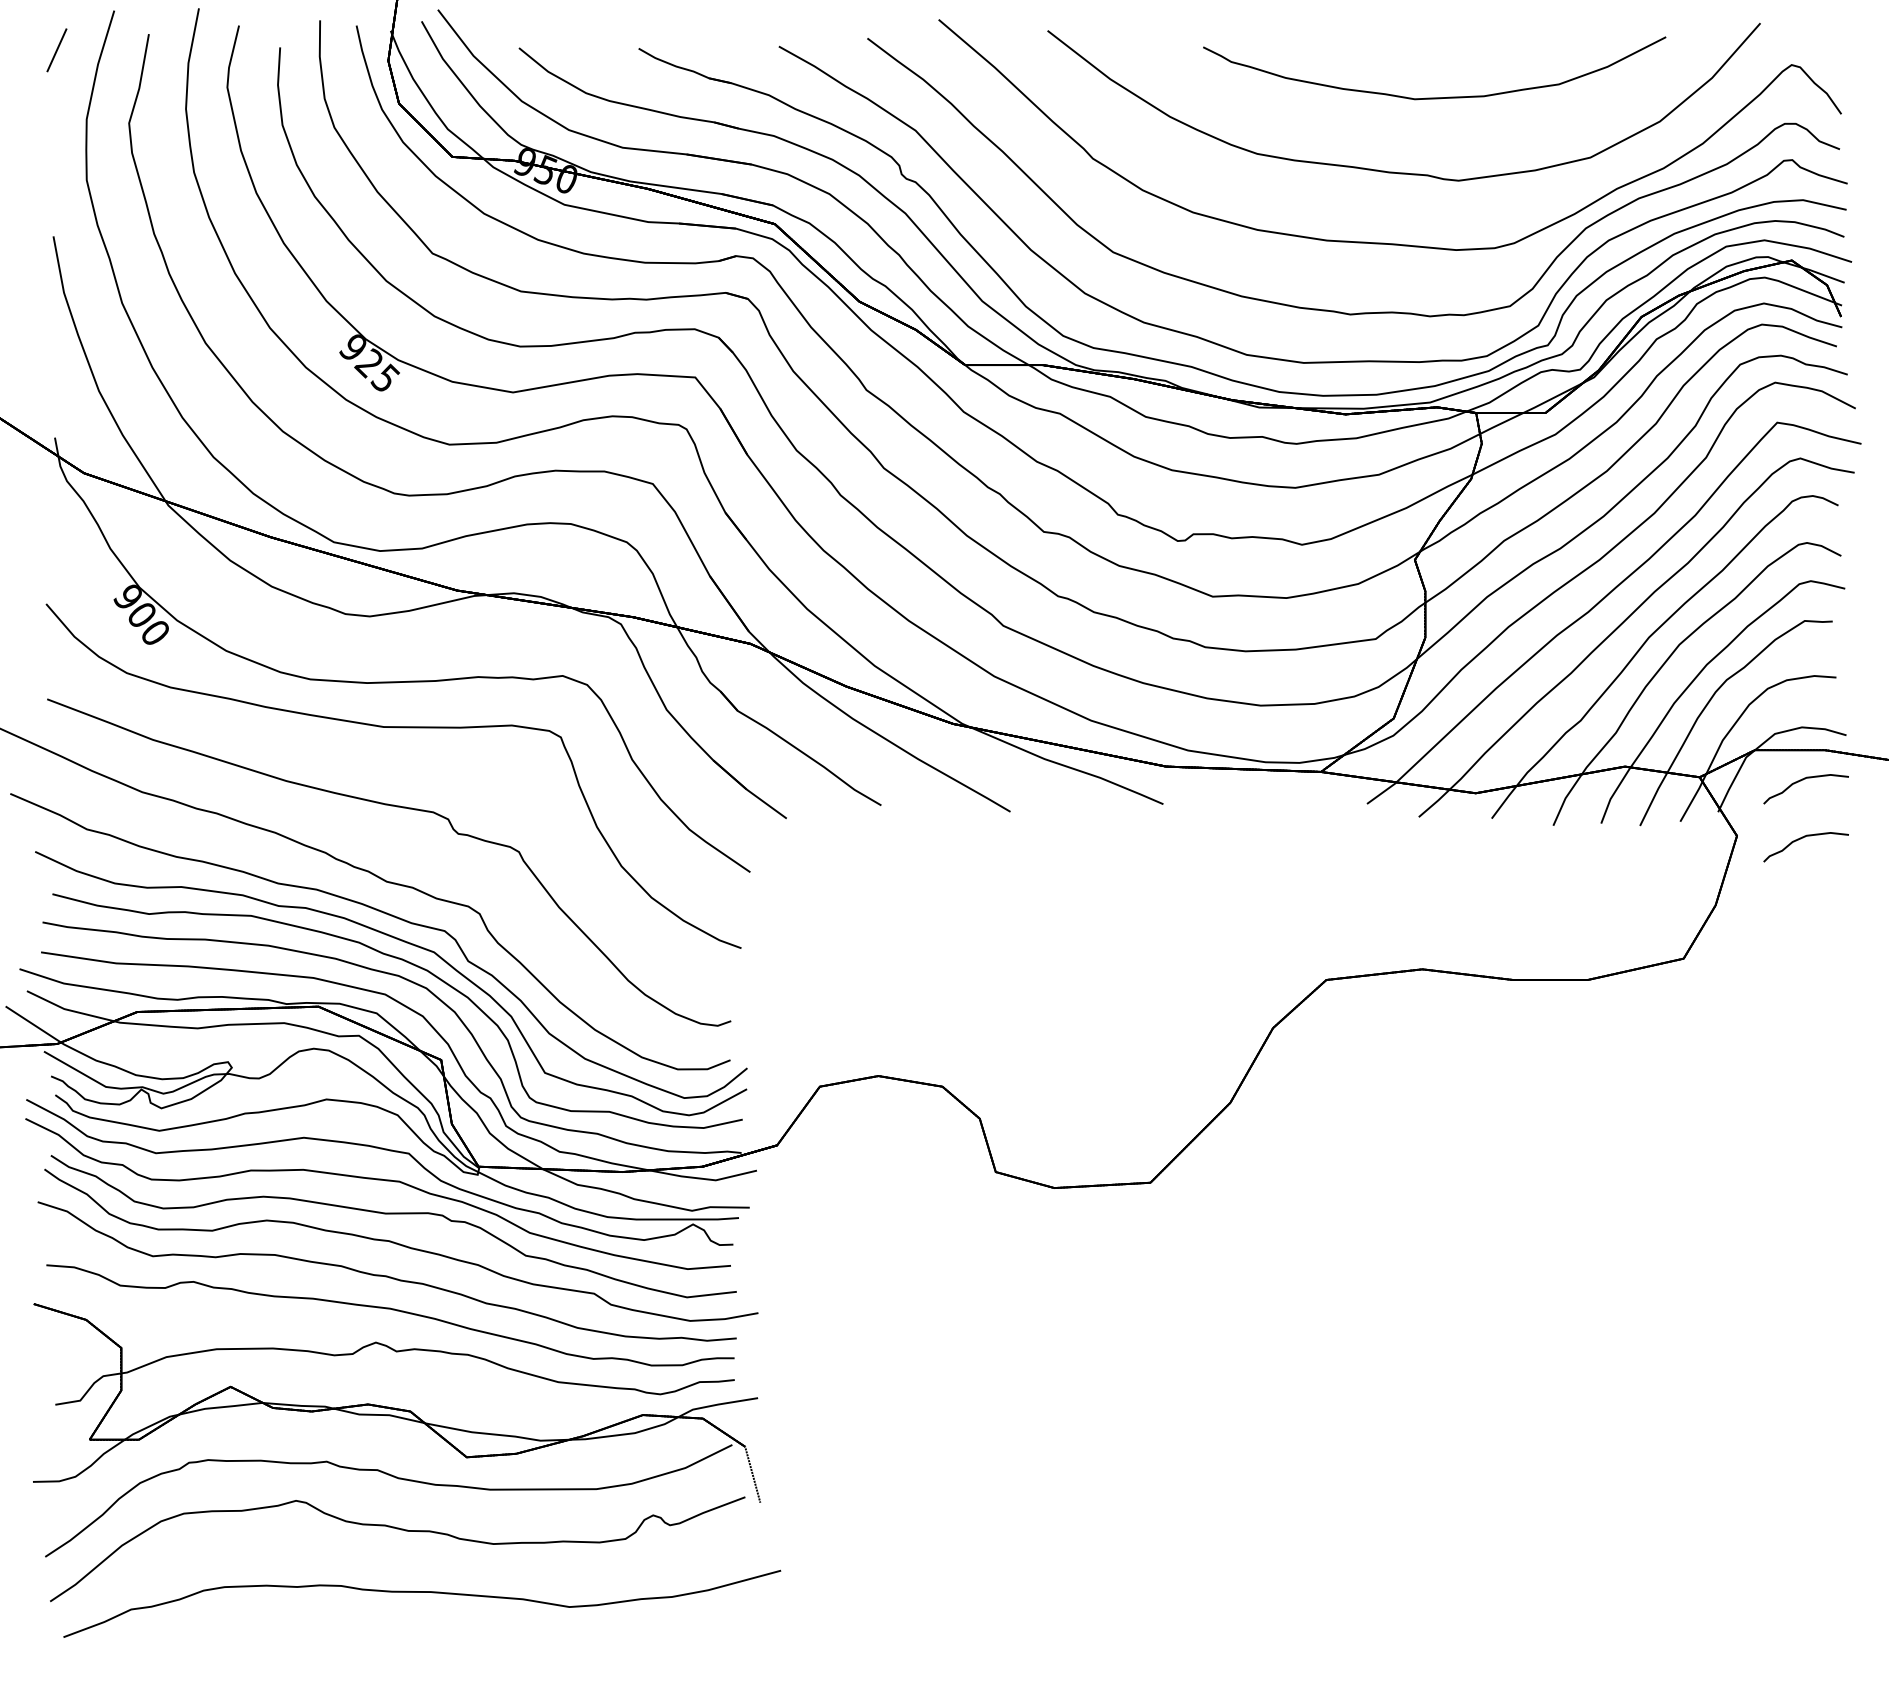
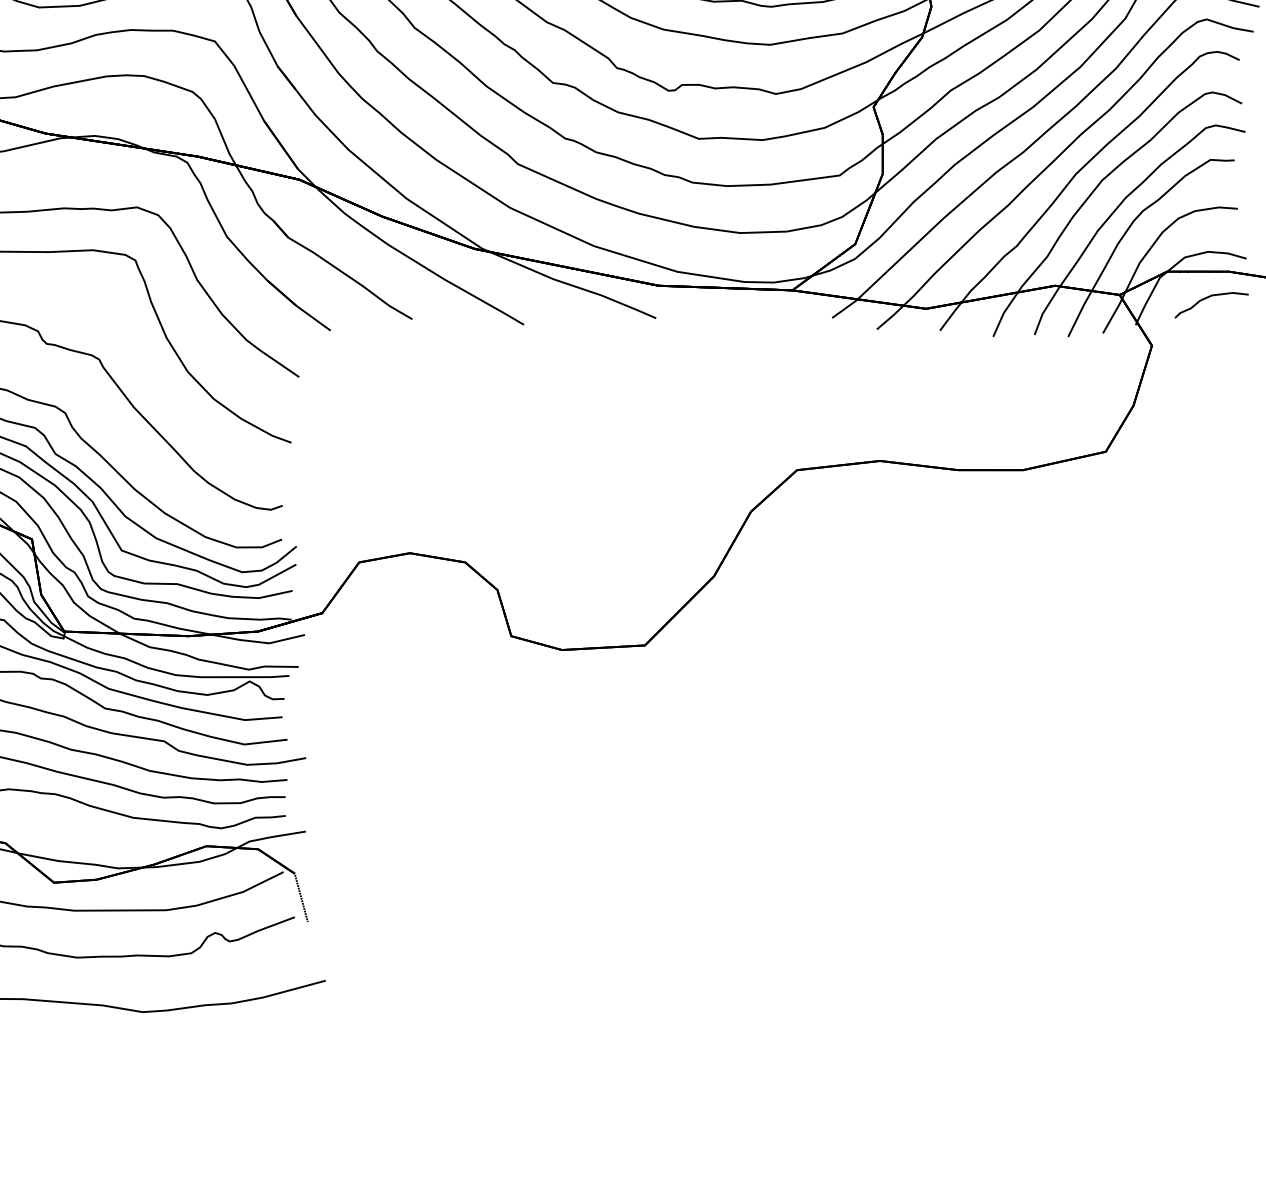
part: (1803, 838) -> (1209, 347), removed

